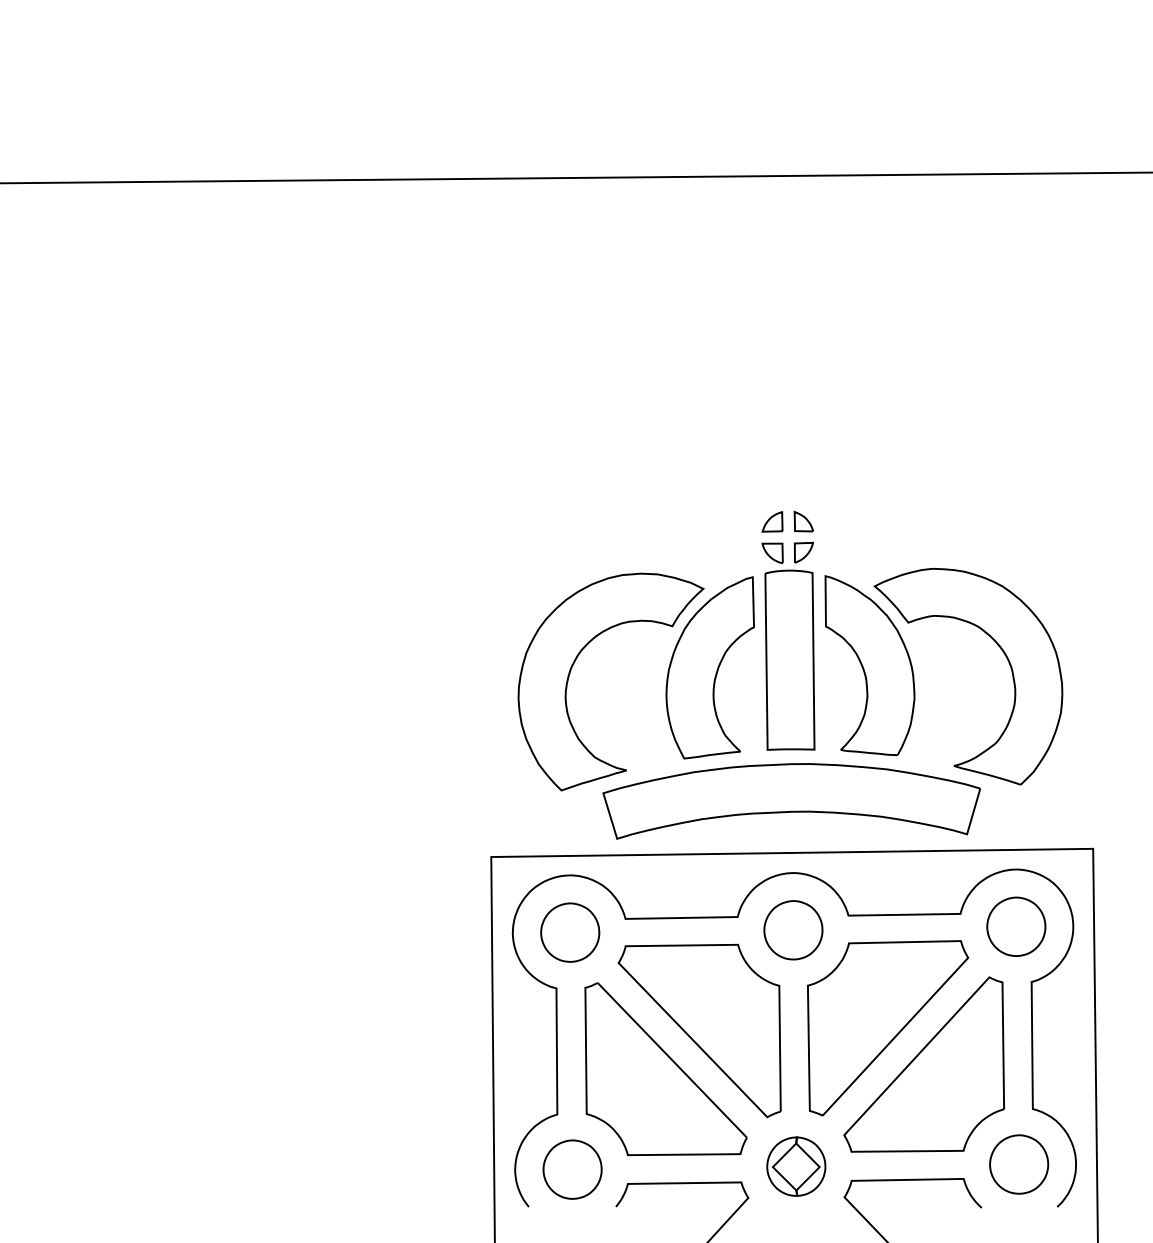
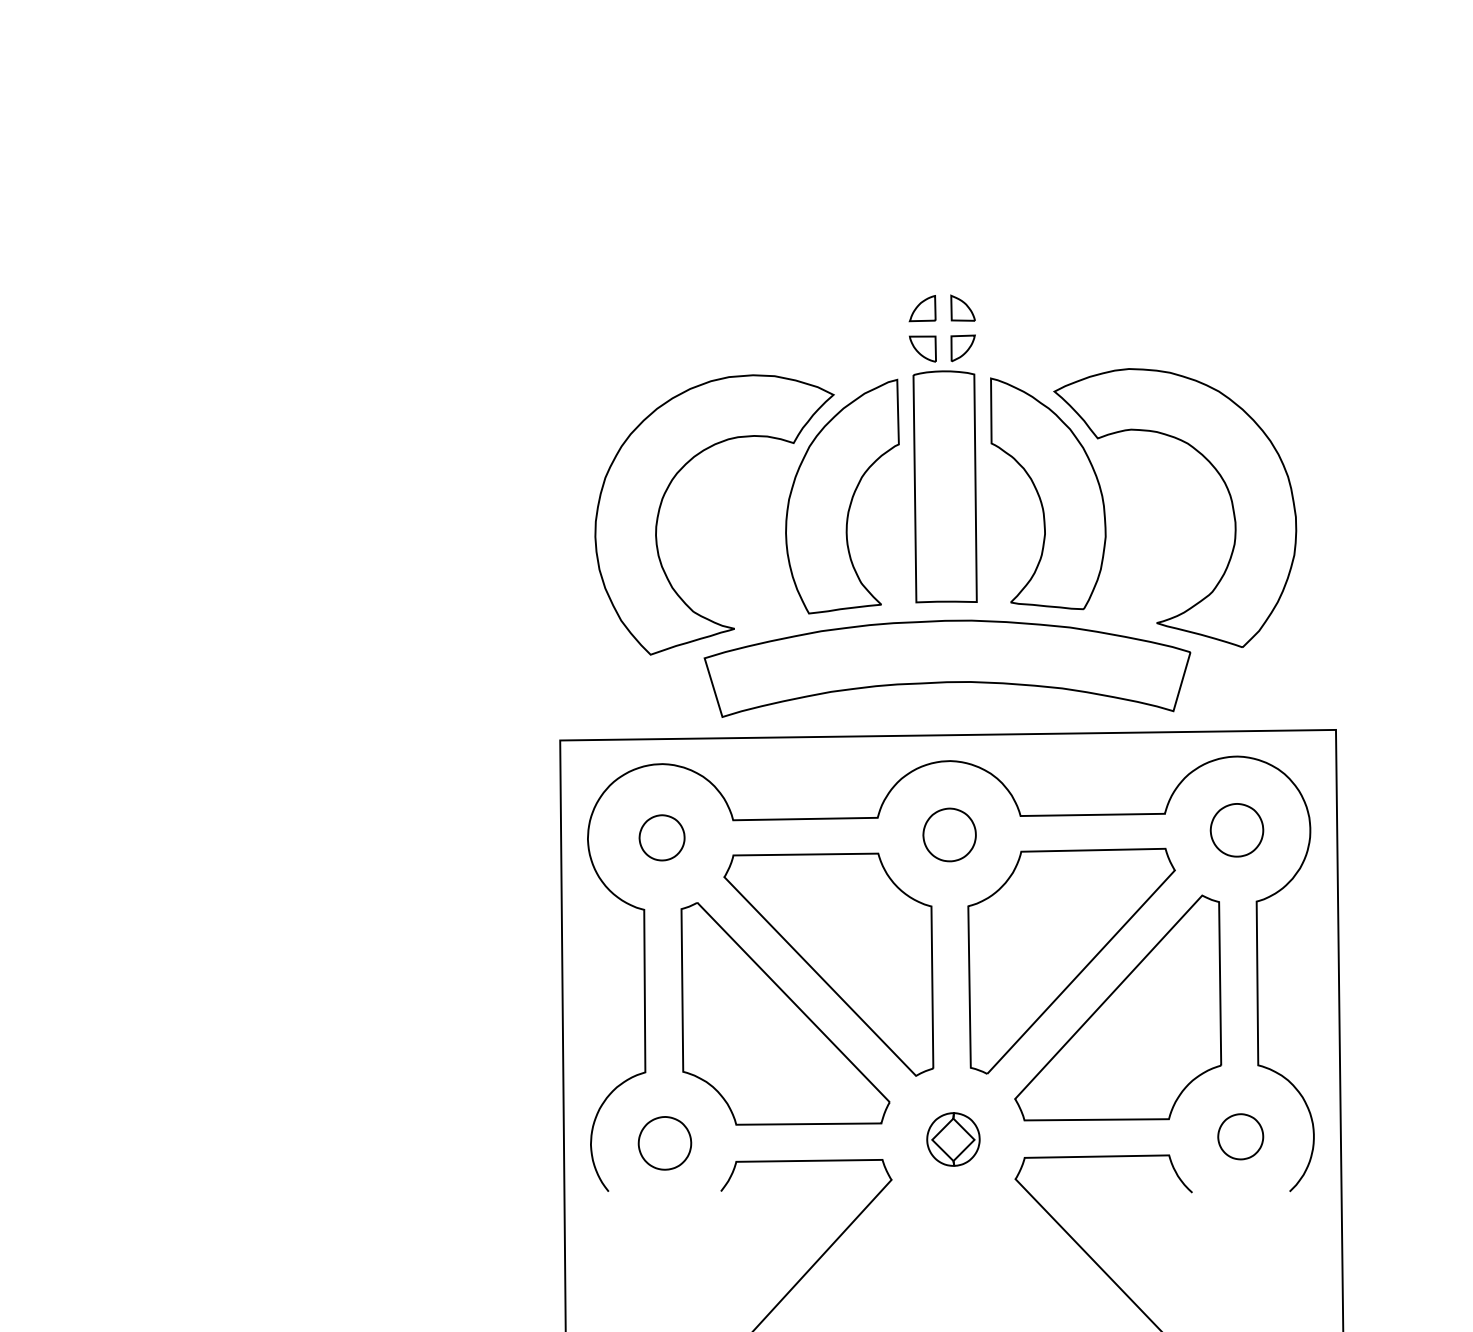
part: (1016, 926) -> (1237, 830), size x0.7
part: (793, 930) -> (949, 835), size x0.7
part: (570, 932) -> (662, 837), size x0.6
part: (1019, 1164) -> (1241, 1136), size x0.6
part: (796, 1166) -> (953, 1139), size x0.7
part: (572, 1169) -> (664, 1143), size x0.7

